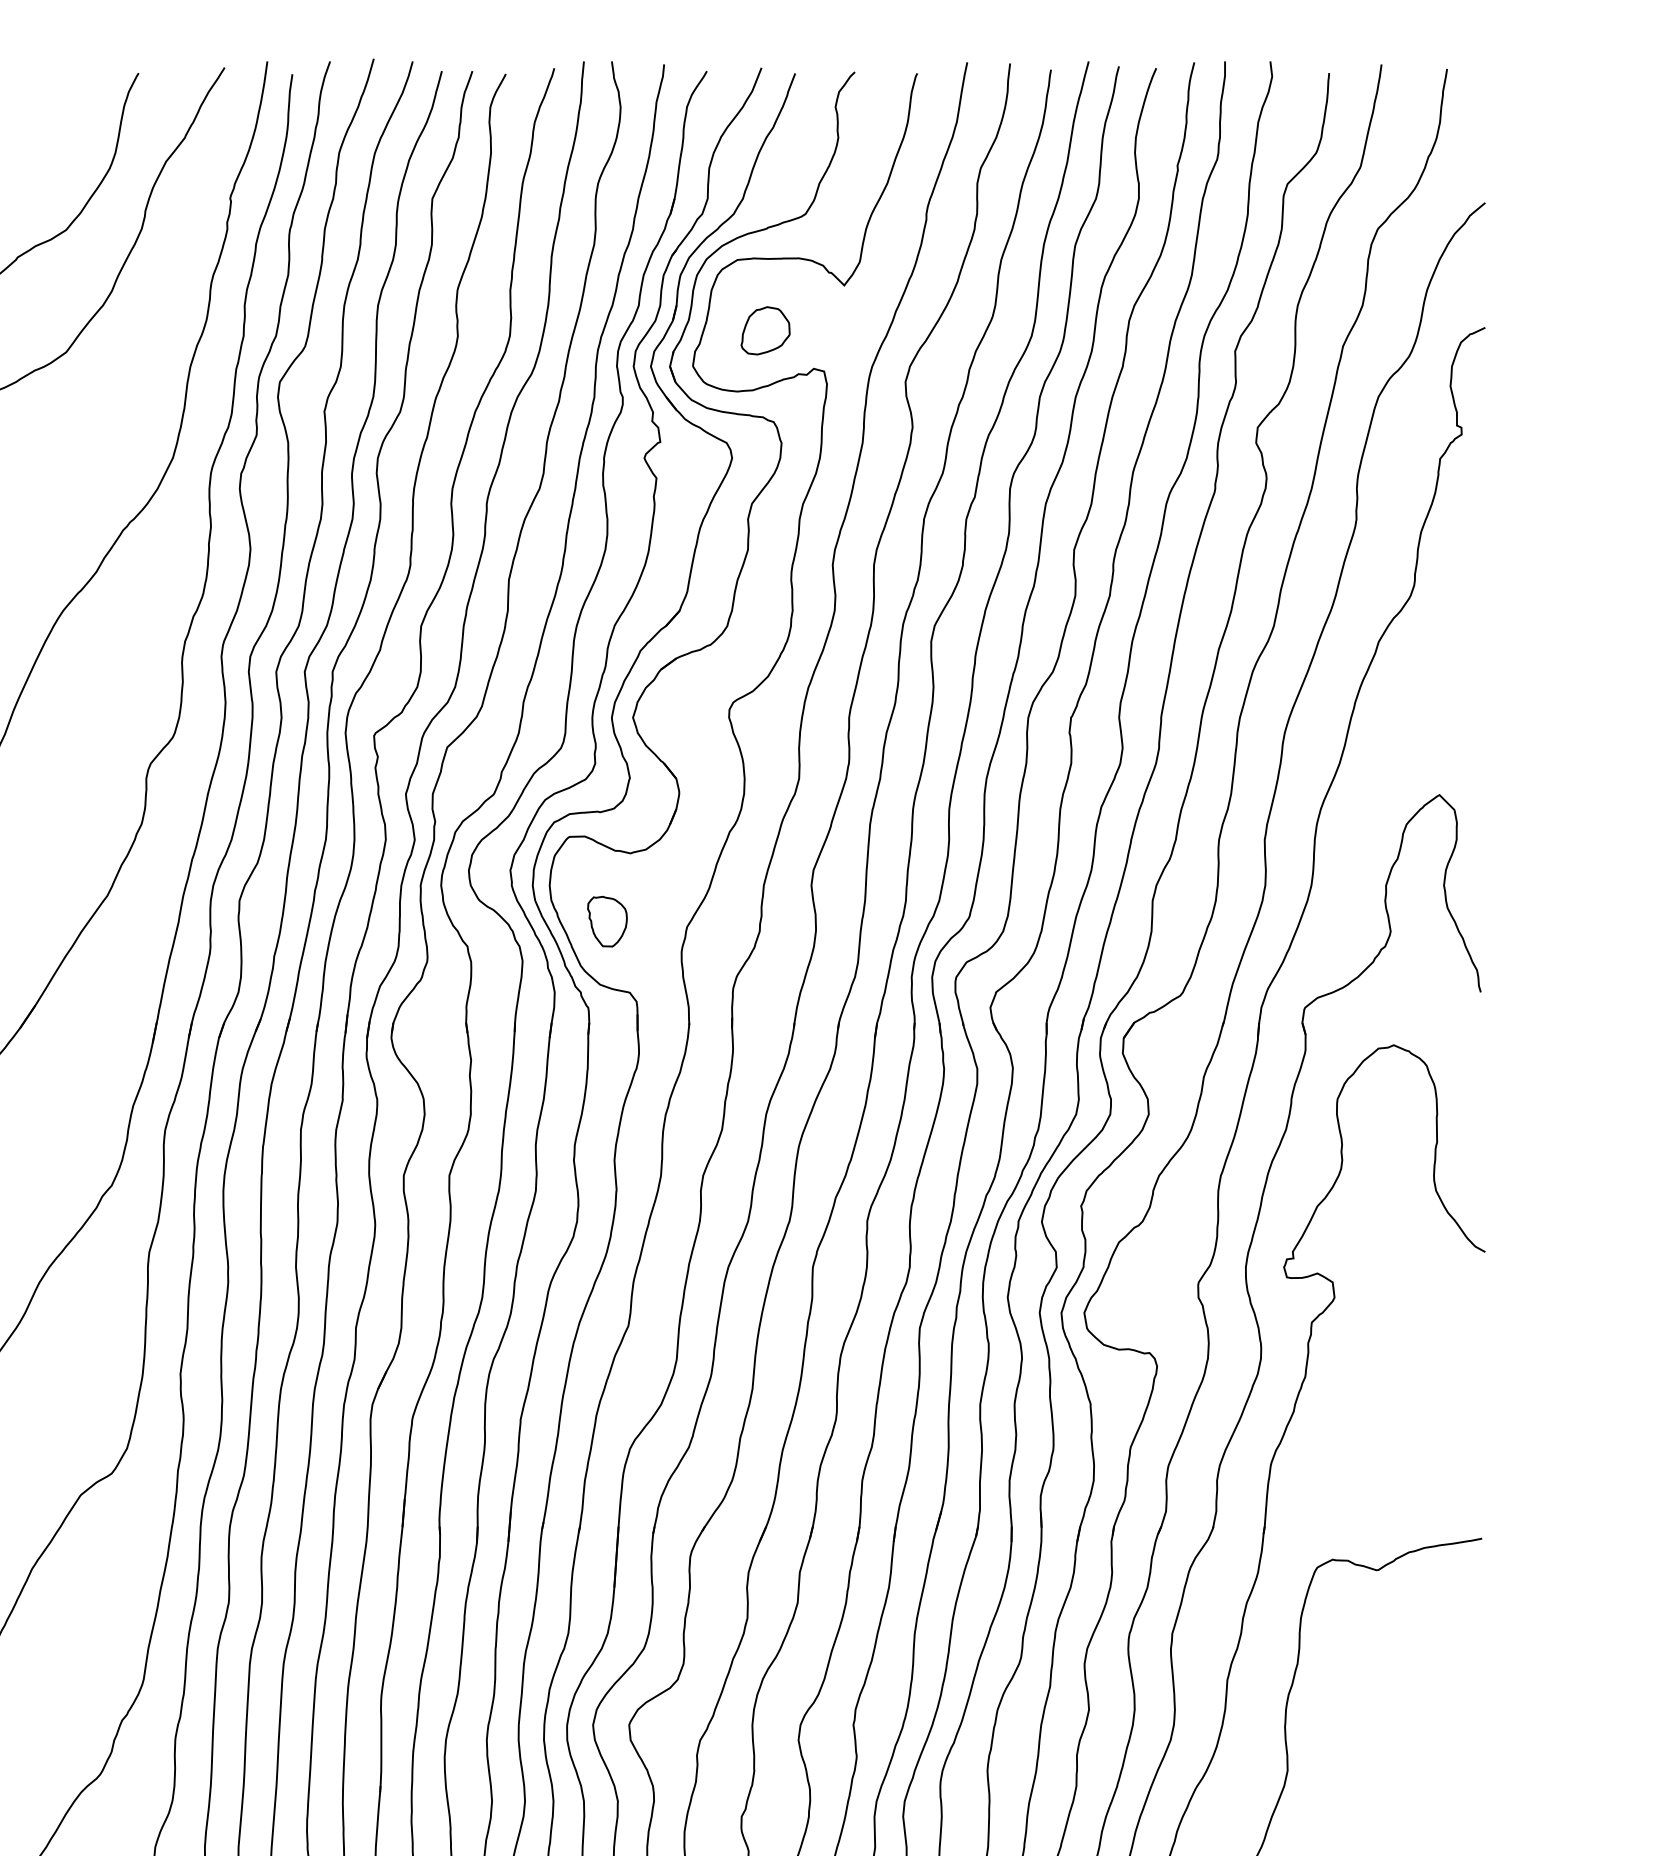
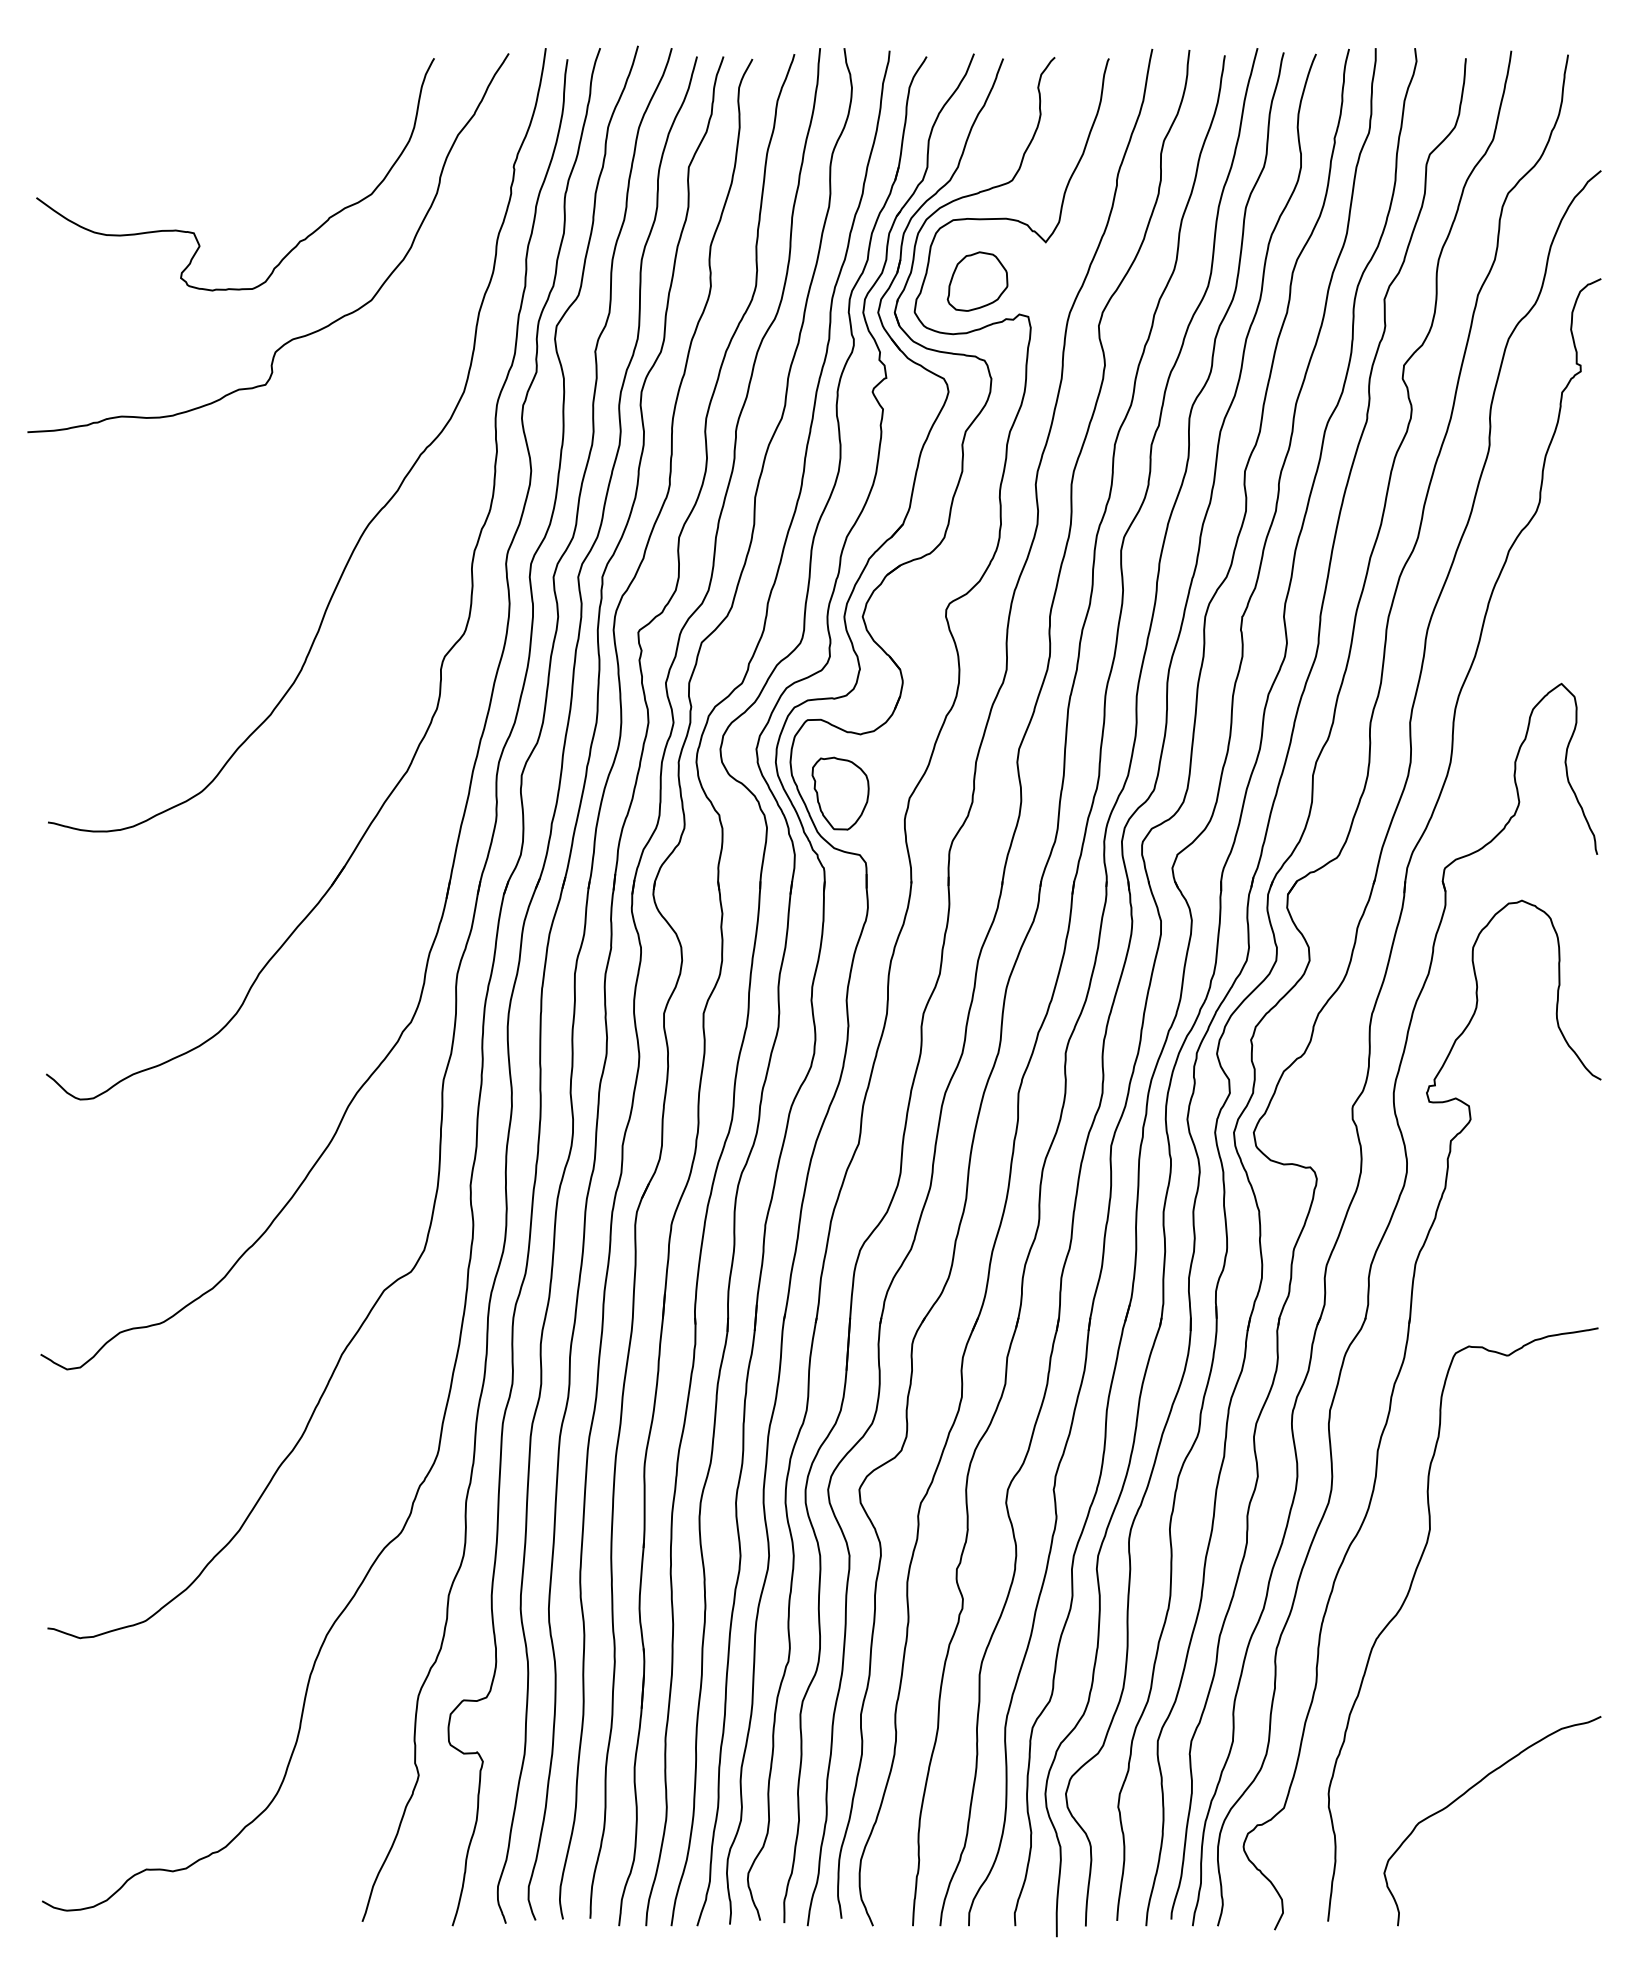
part: (765, 330) -> (977, 281), size x1.43
part: (607, 921) -> (840, 793), size x1.67

